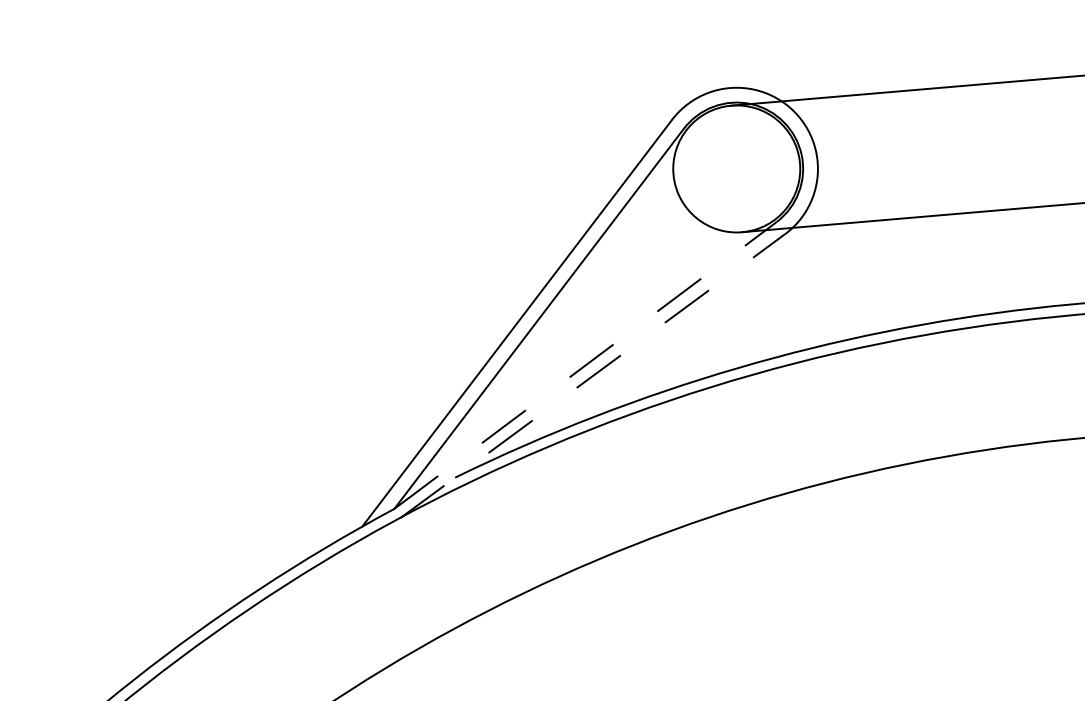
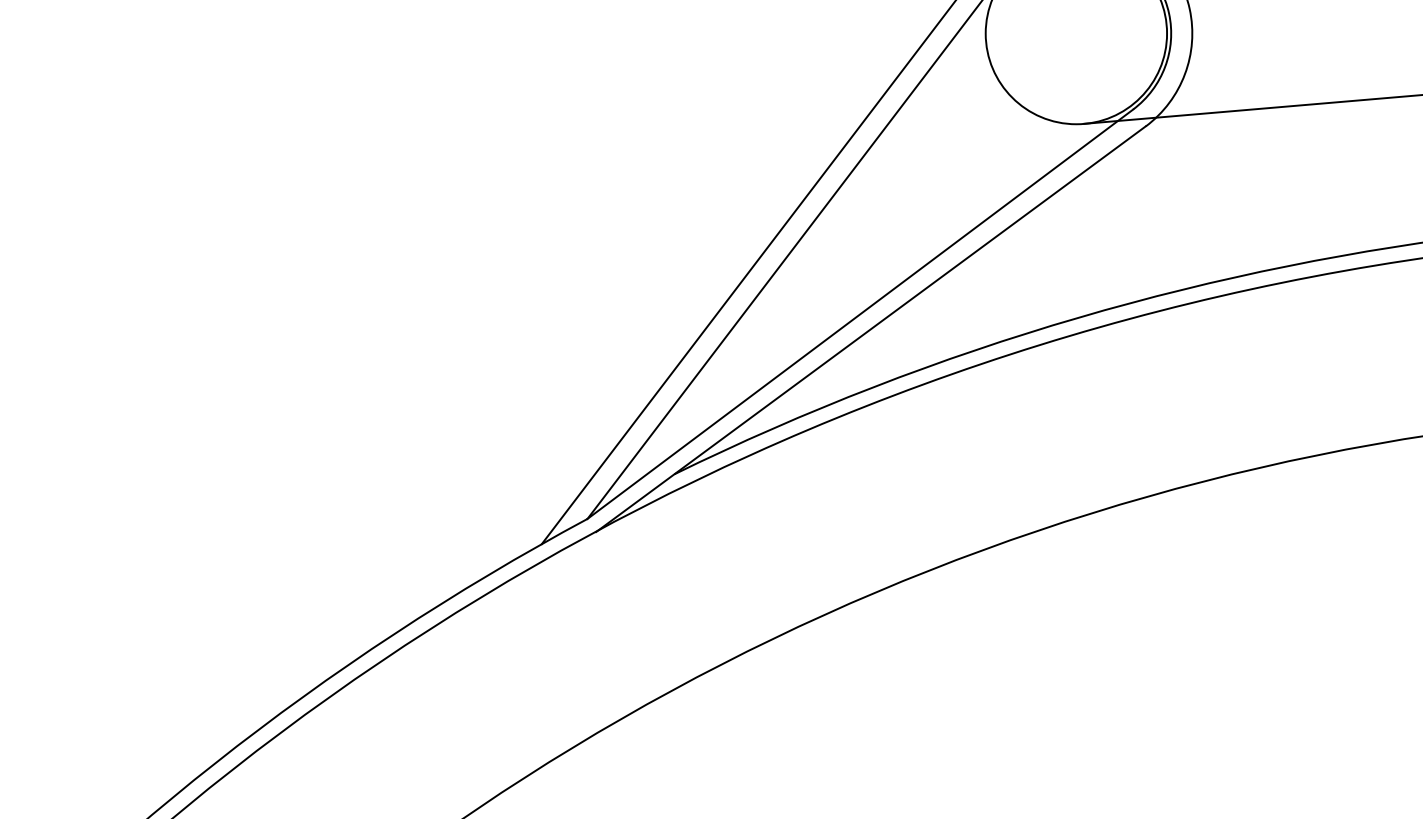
line: (585, 365) -> (860, 314), dashed -> solid
line: (593, 375) -> (871, 328), dashed -> solid

